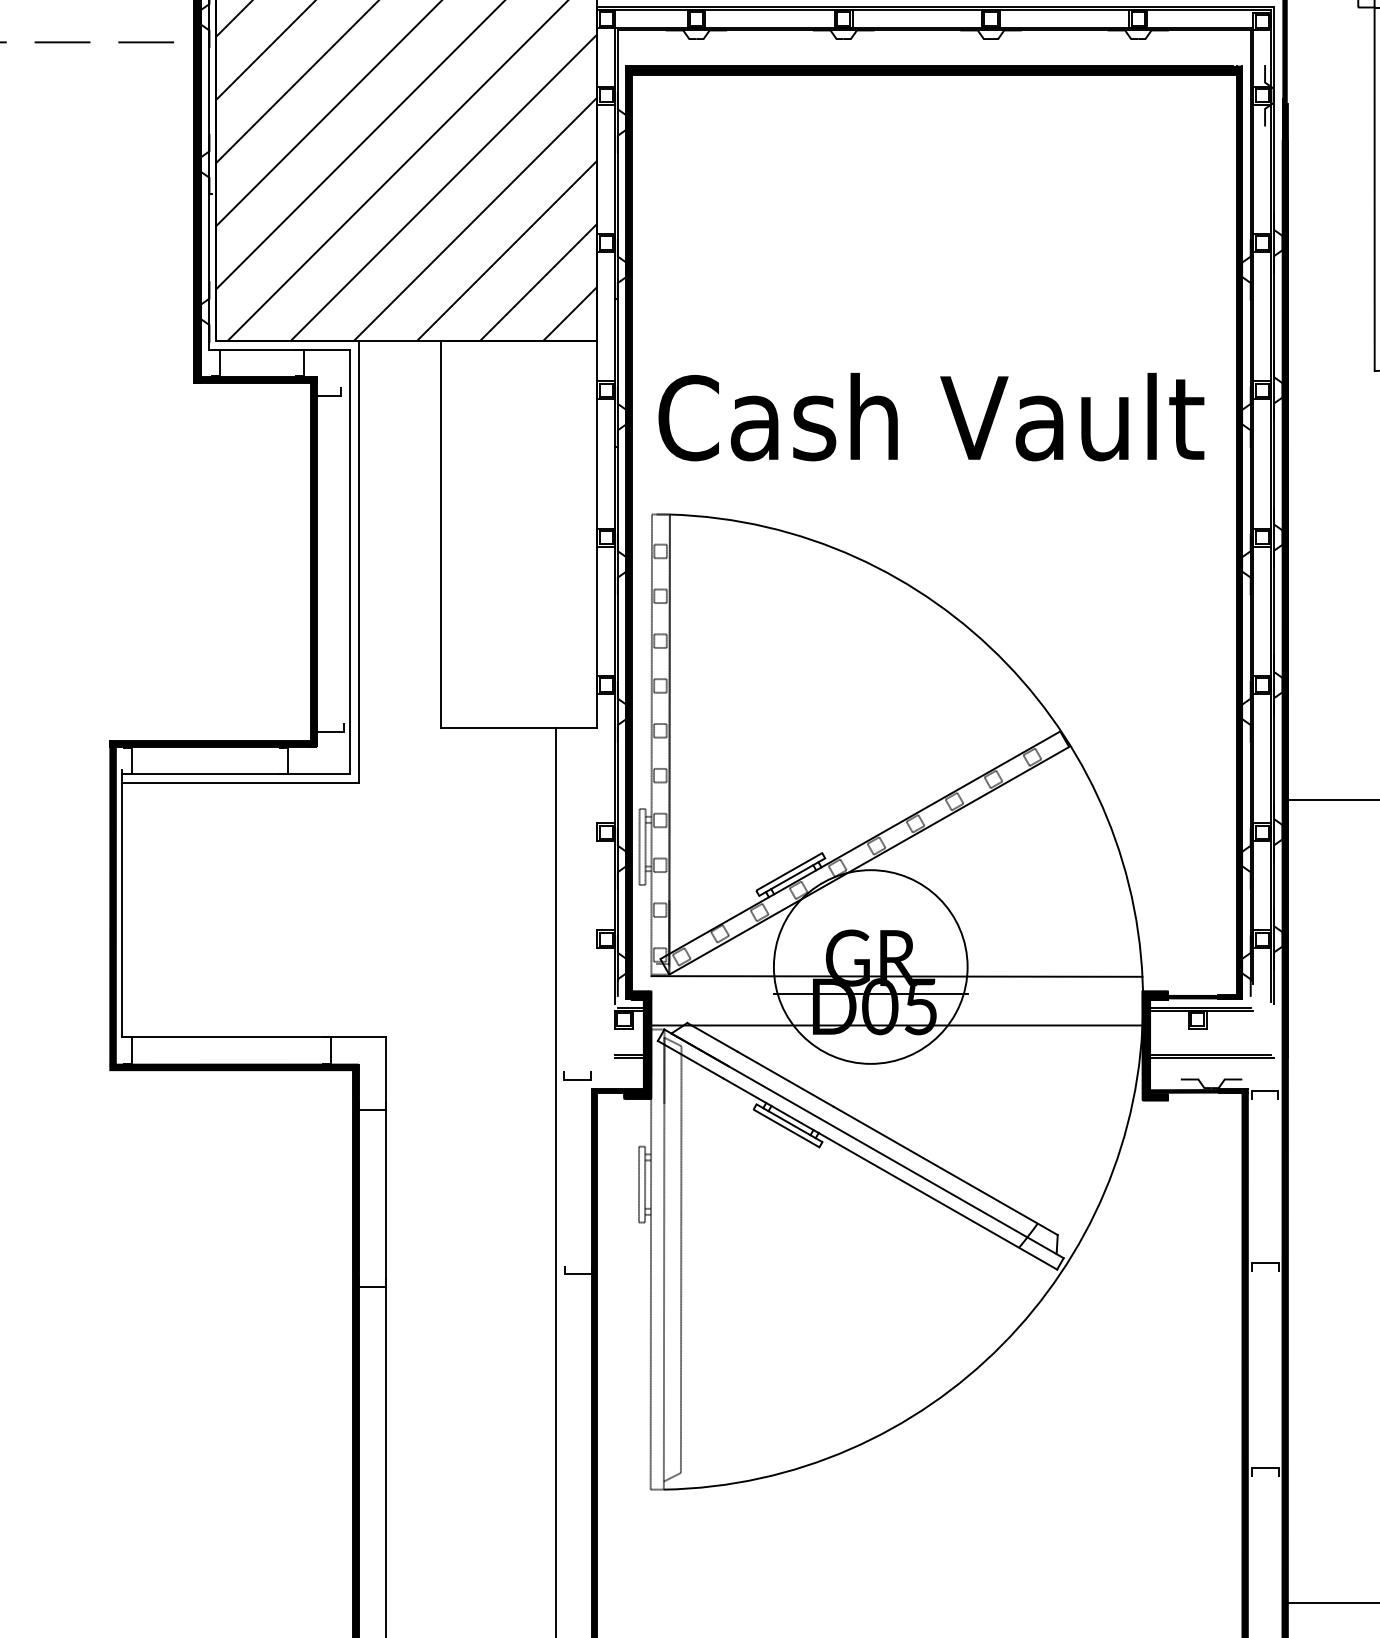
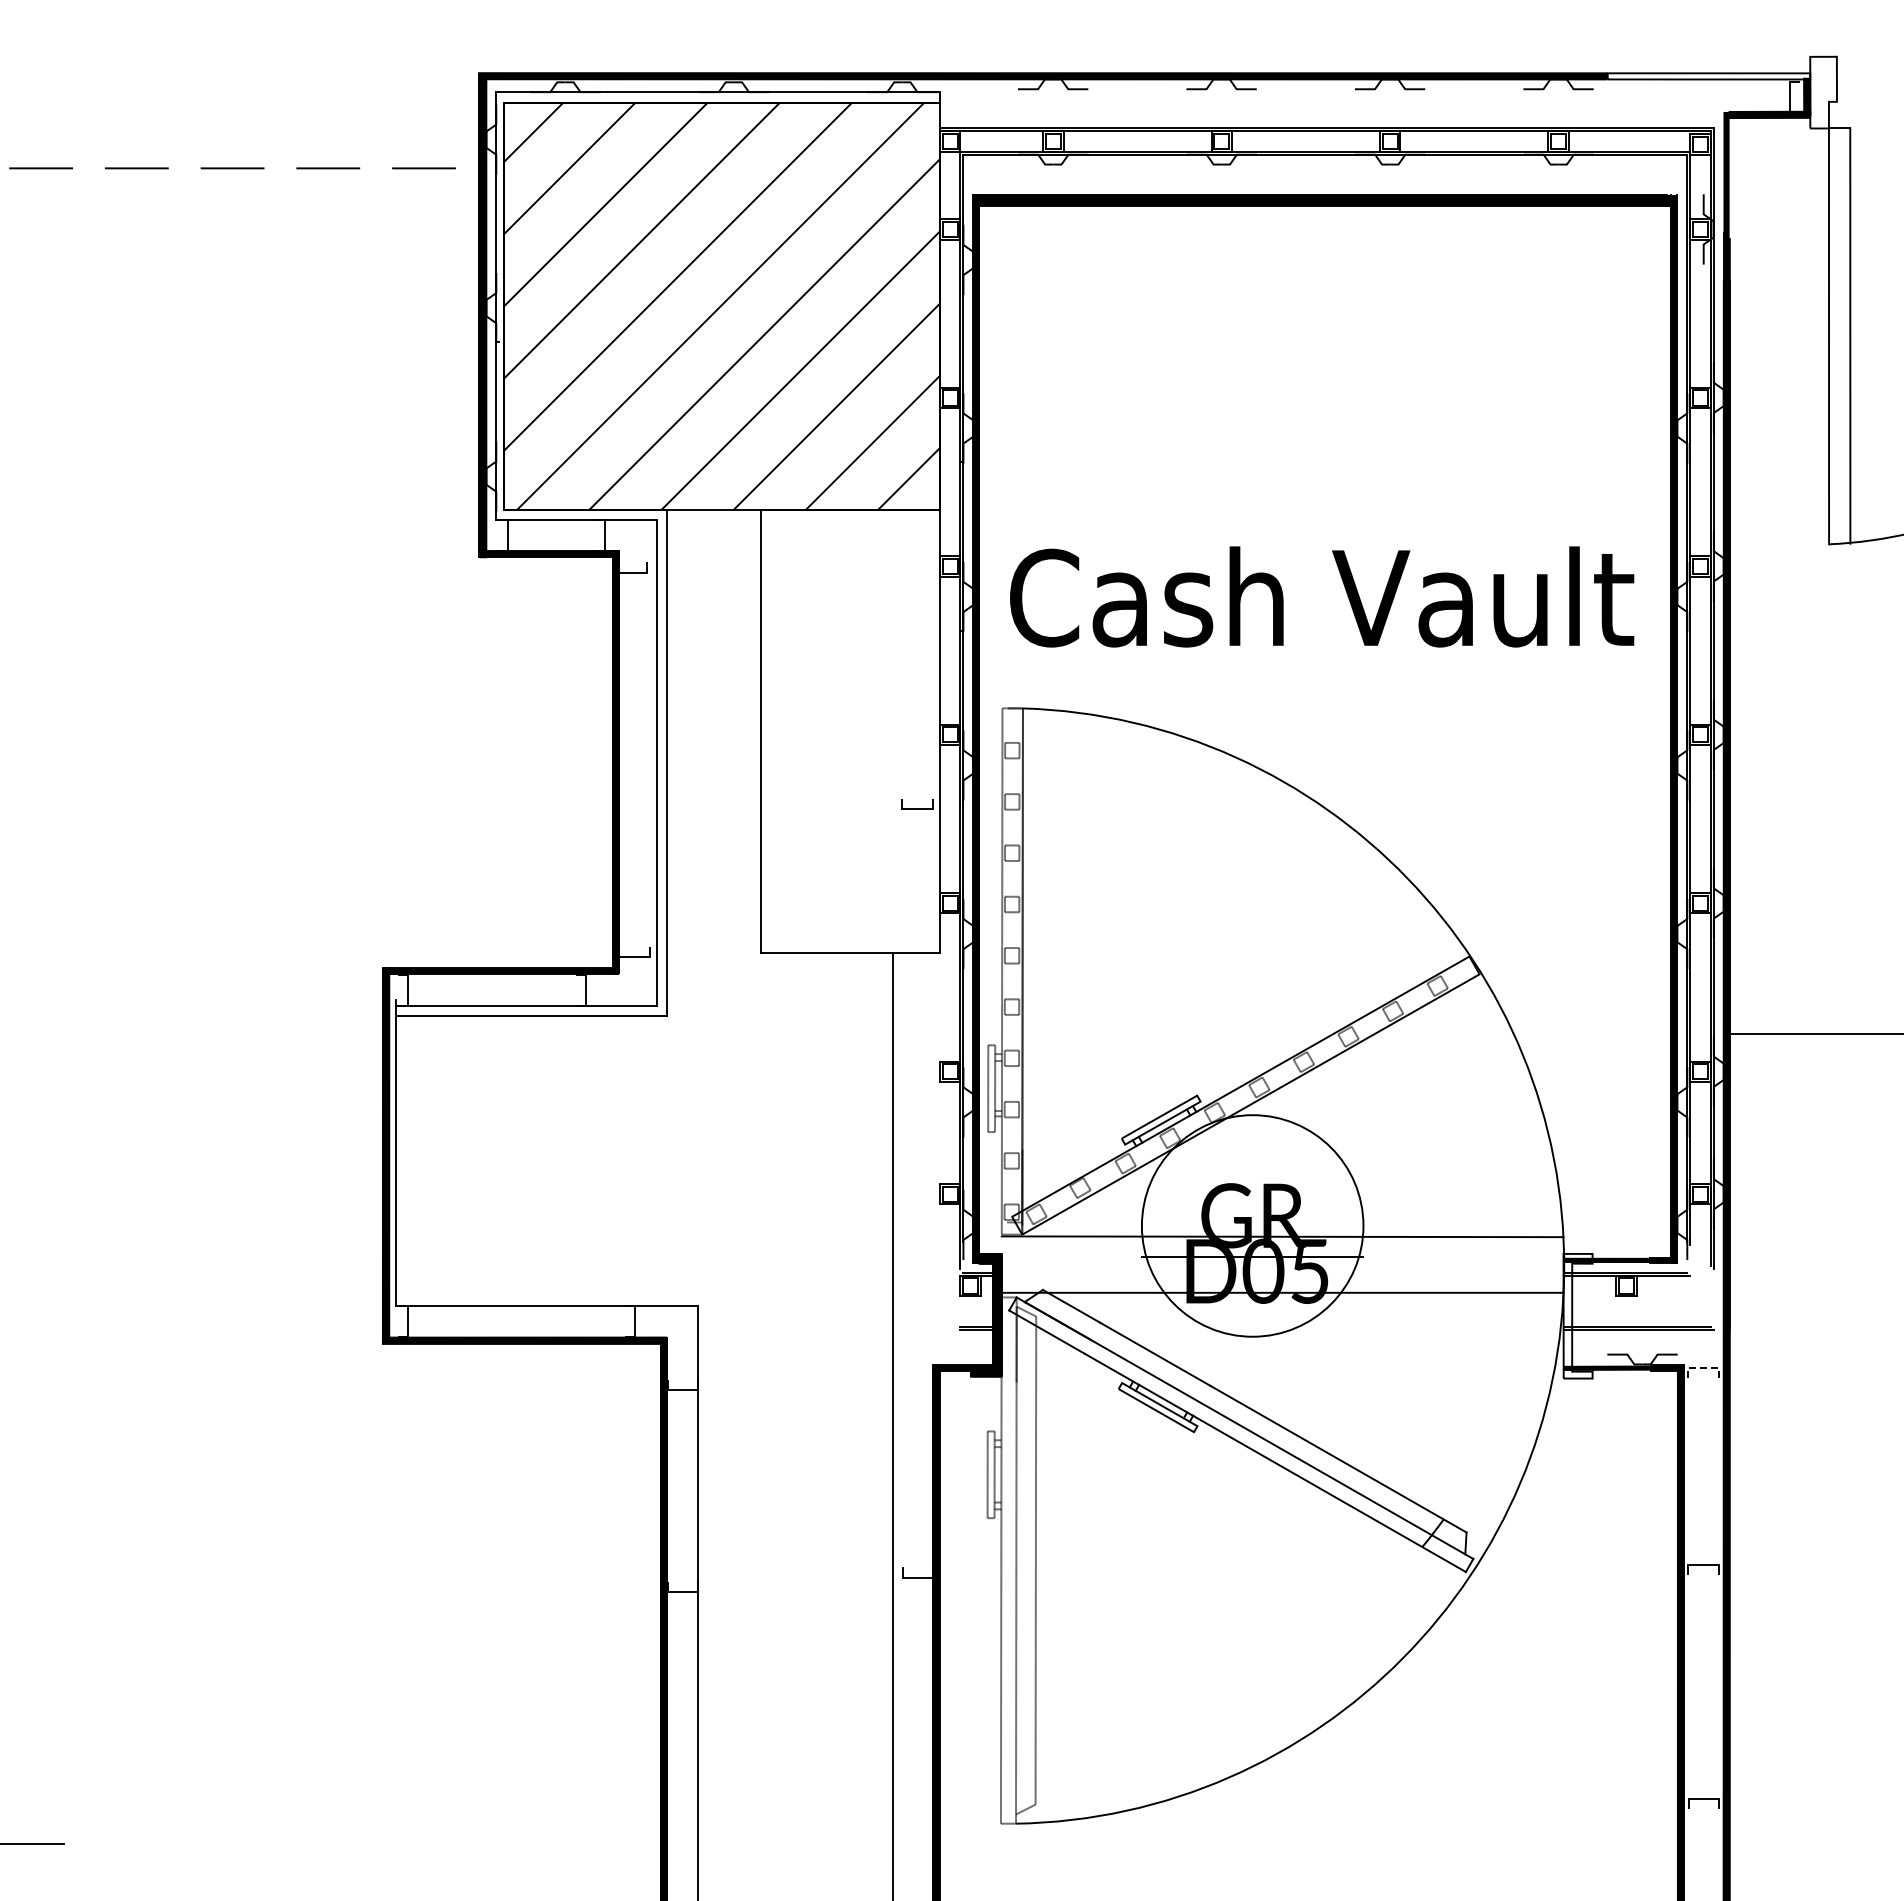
hatch: (1154, 1045) -> (1577, 1315), removed
line: (577, 1079) -> (917, 808), moved
line: (1264, 1091) -> (1703, 1368), solid -> dashed

